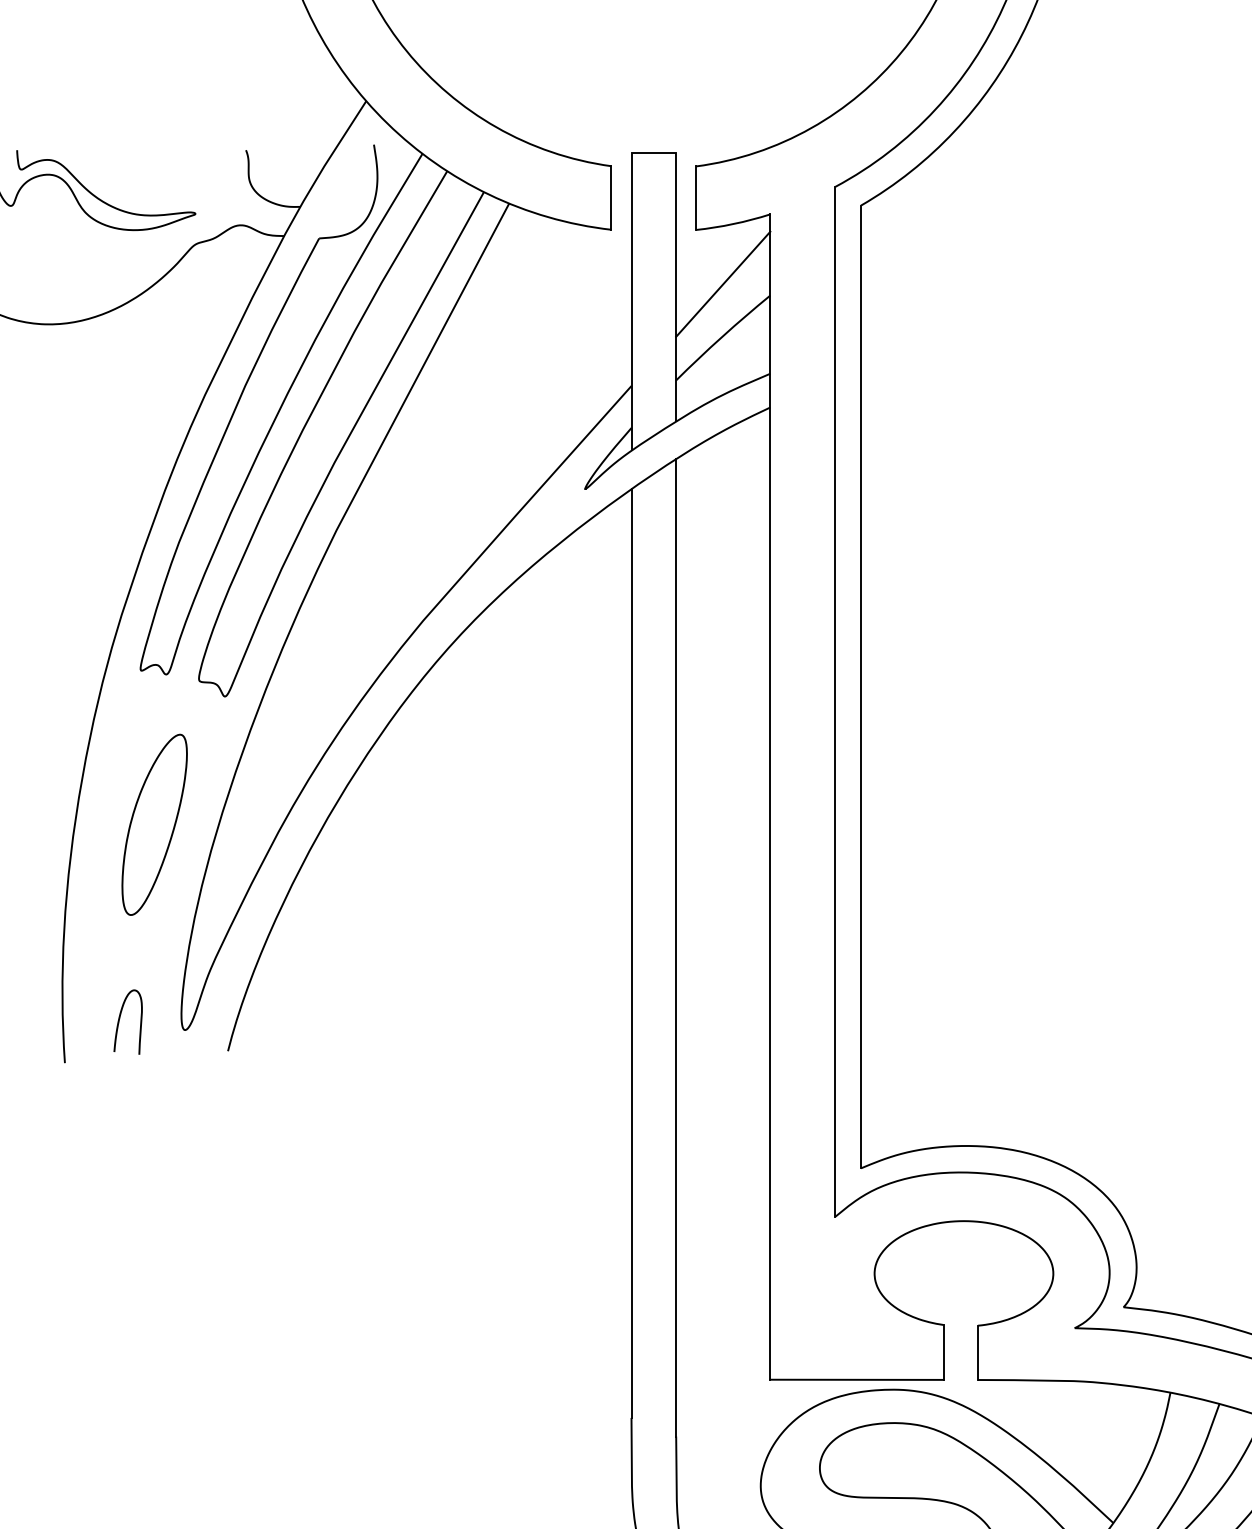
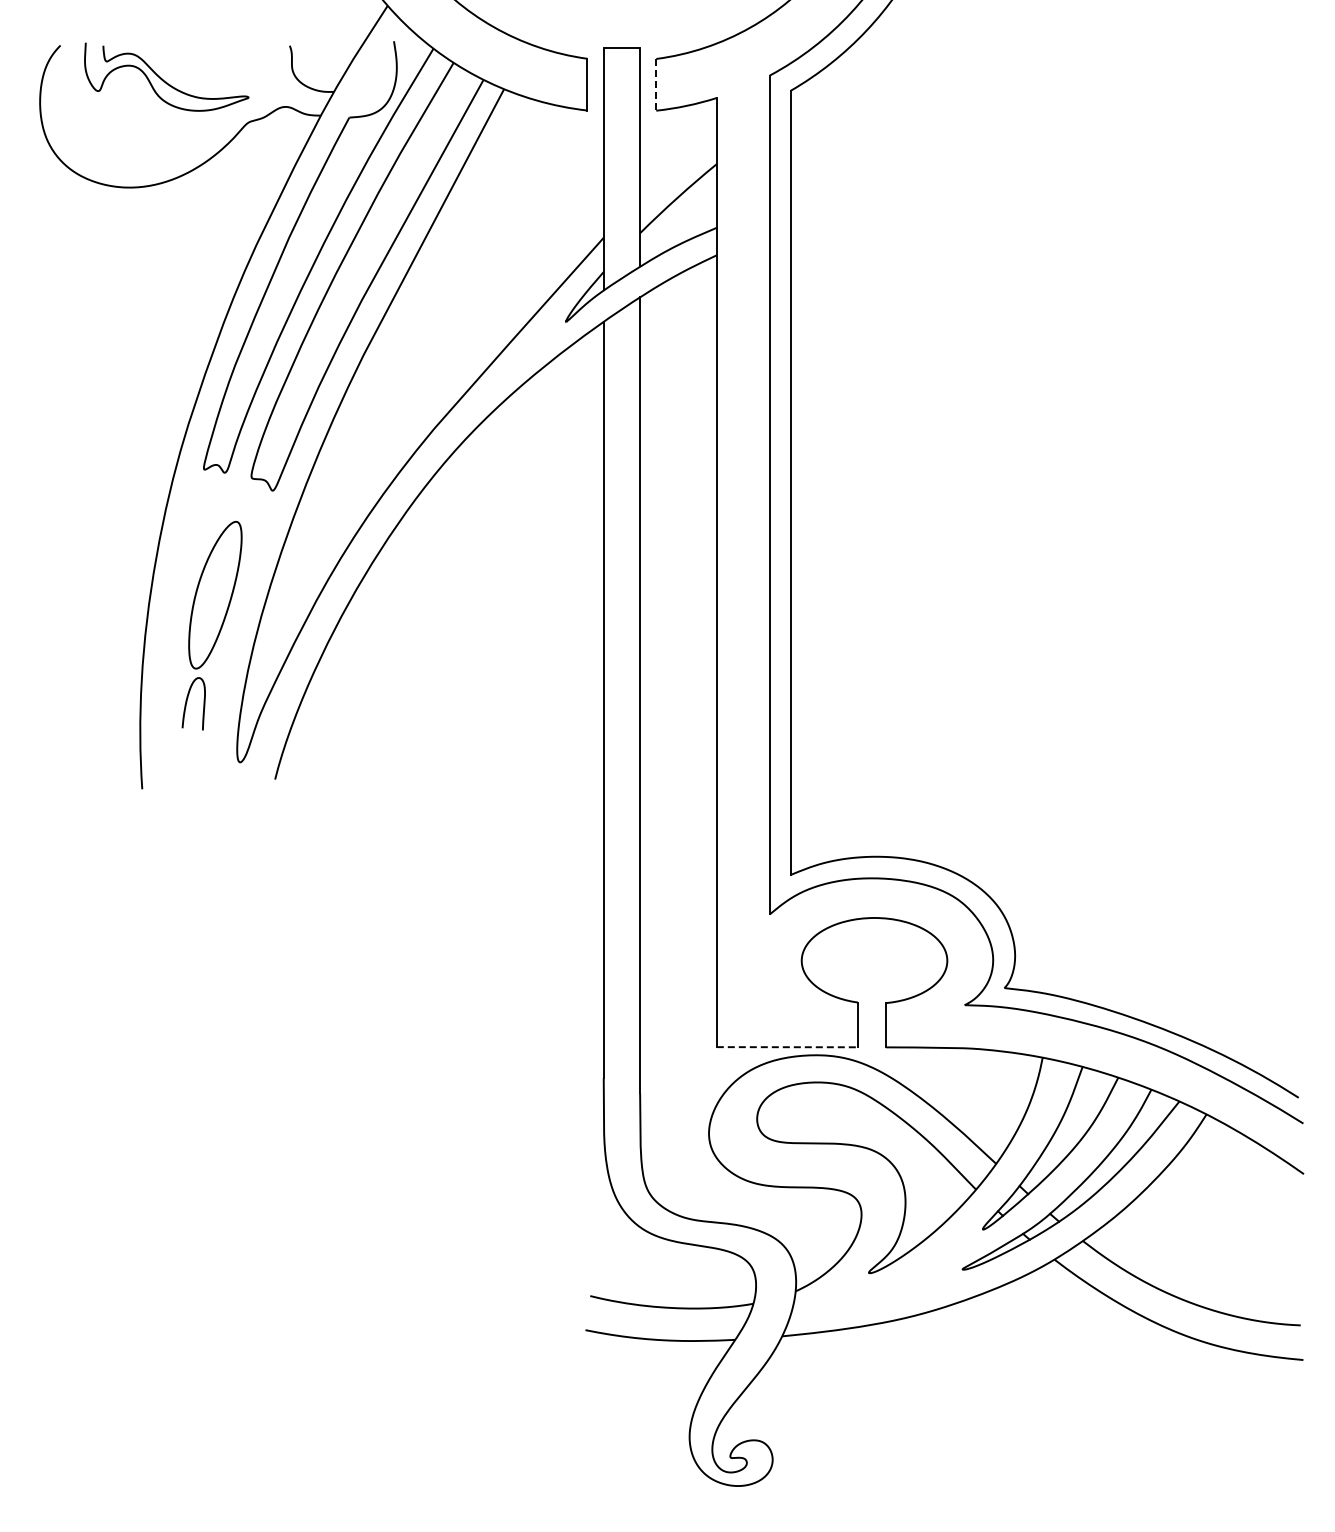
line: (696, 197) -> (656, 84), solid -> dashed
line: (723, 283) -> (678, 154), removed
curve: (120, 1020) -> (187, 702), moved
line: (857, 1380) -> (787, 1047), solid -> dashed

